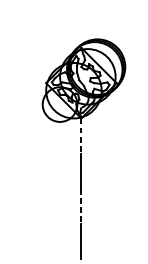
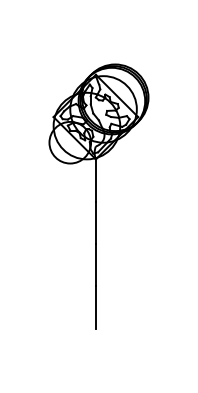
line: (81, 136) -> (95, 181), dashed -> solid
line: (81, 206) -> (95, 265), dashed -> solid

